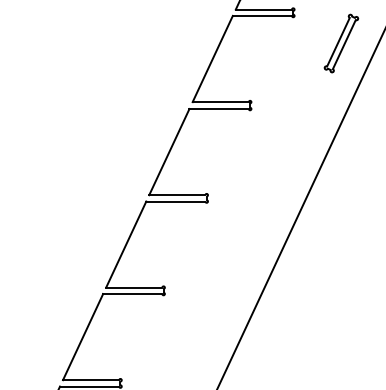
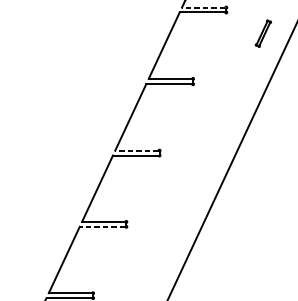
line: (263, 9) -> (203, 7), solid -> dashed
part: (341, 43) -> (263, 33), size x0.6
line: (176, 195) -> (136, 150), solid -> dashed
line: (132, 294) -> (102, 227), solid -> dashed

